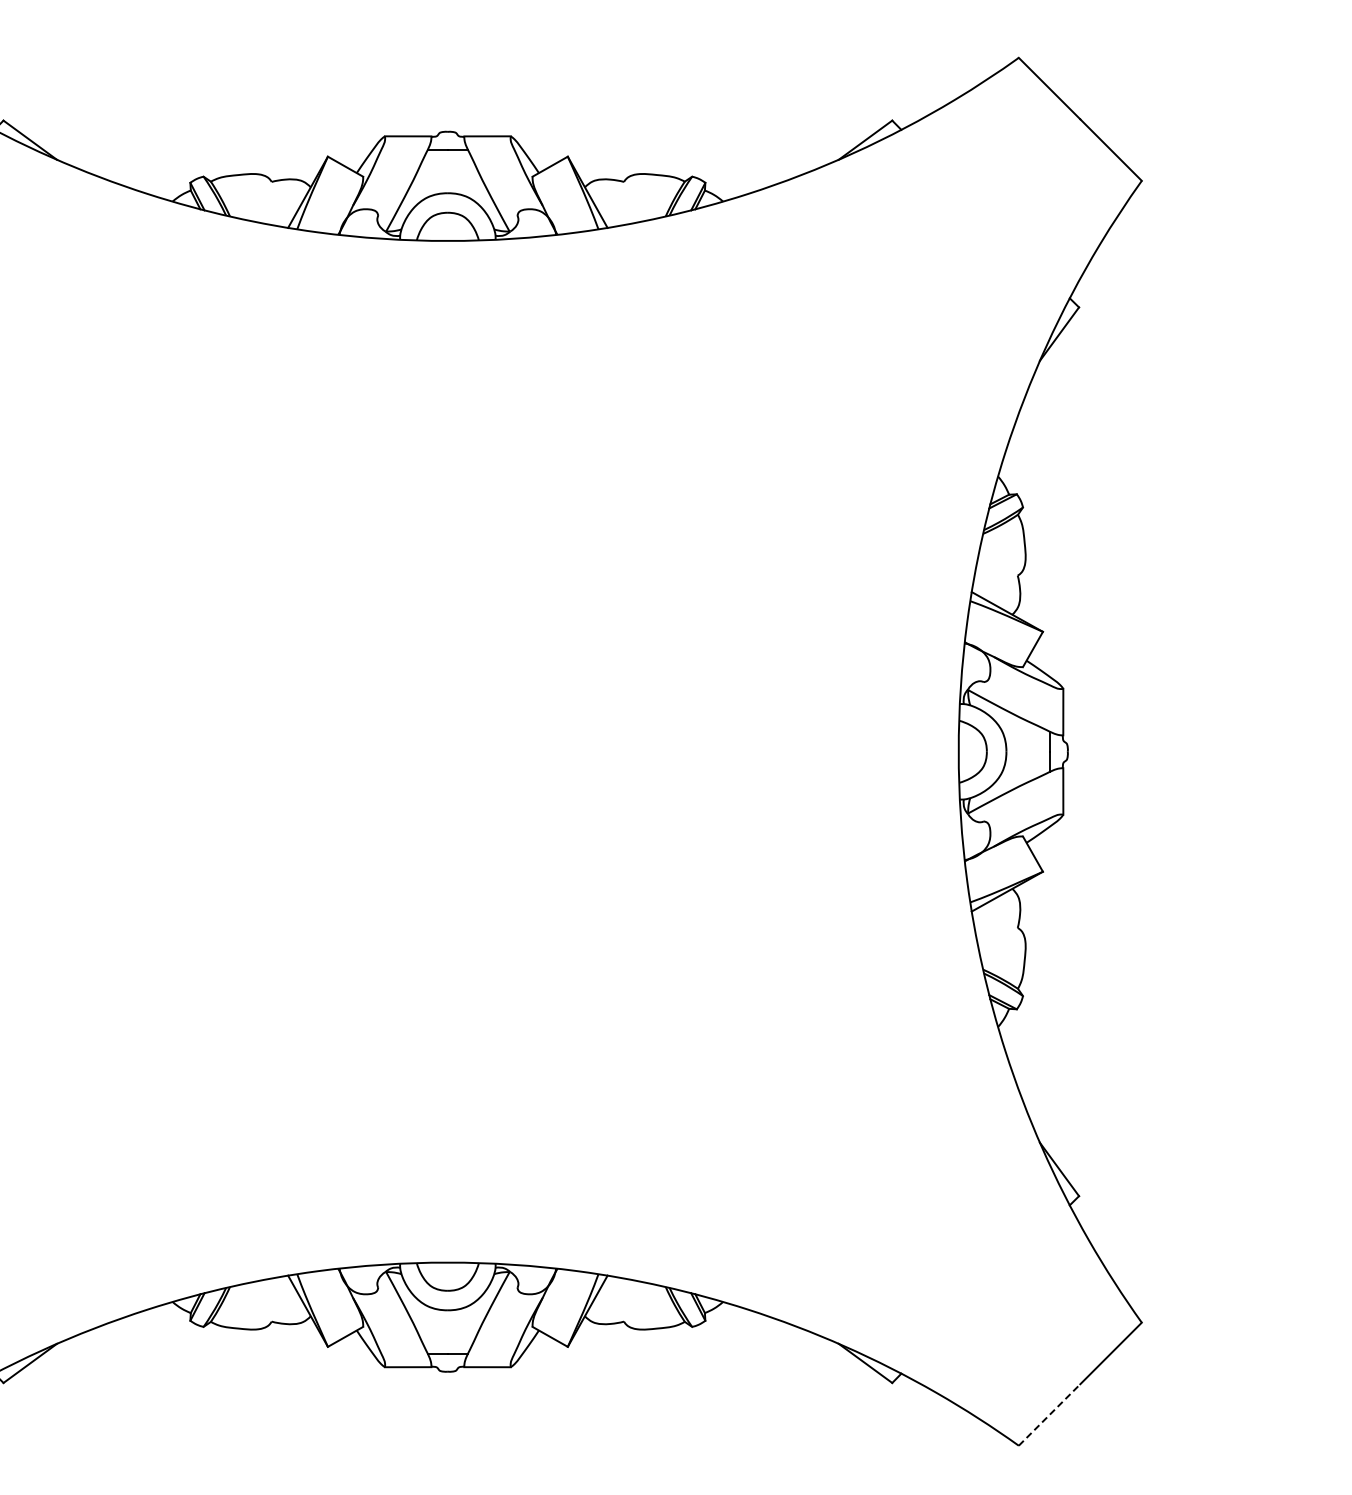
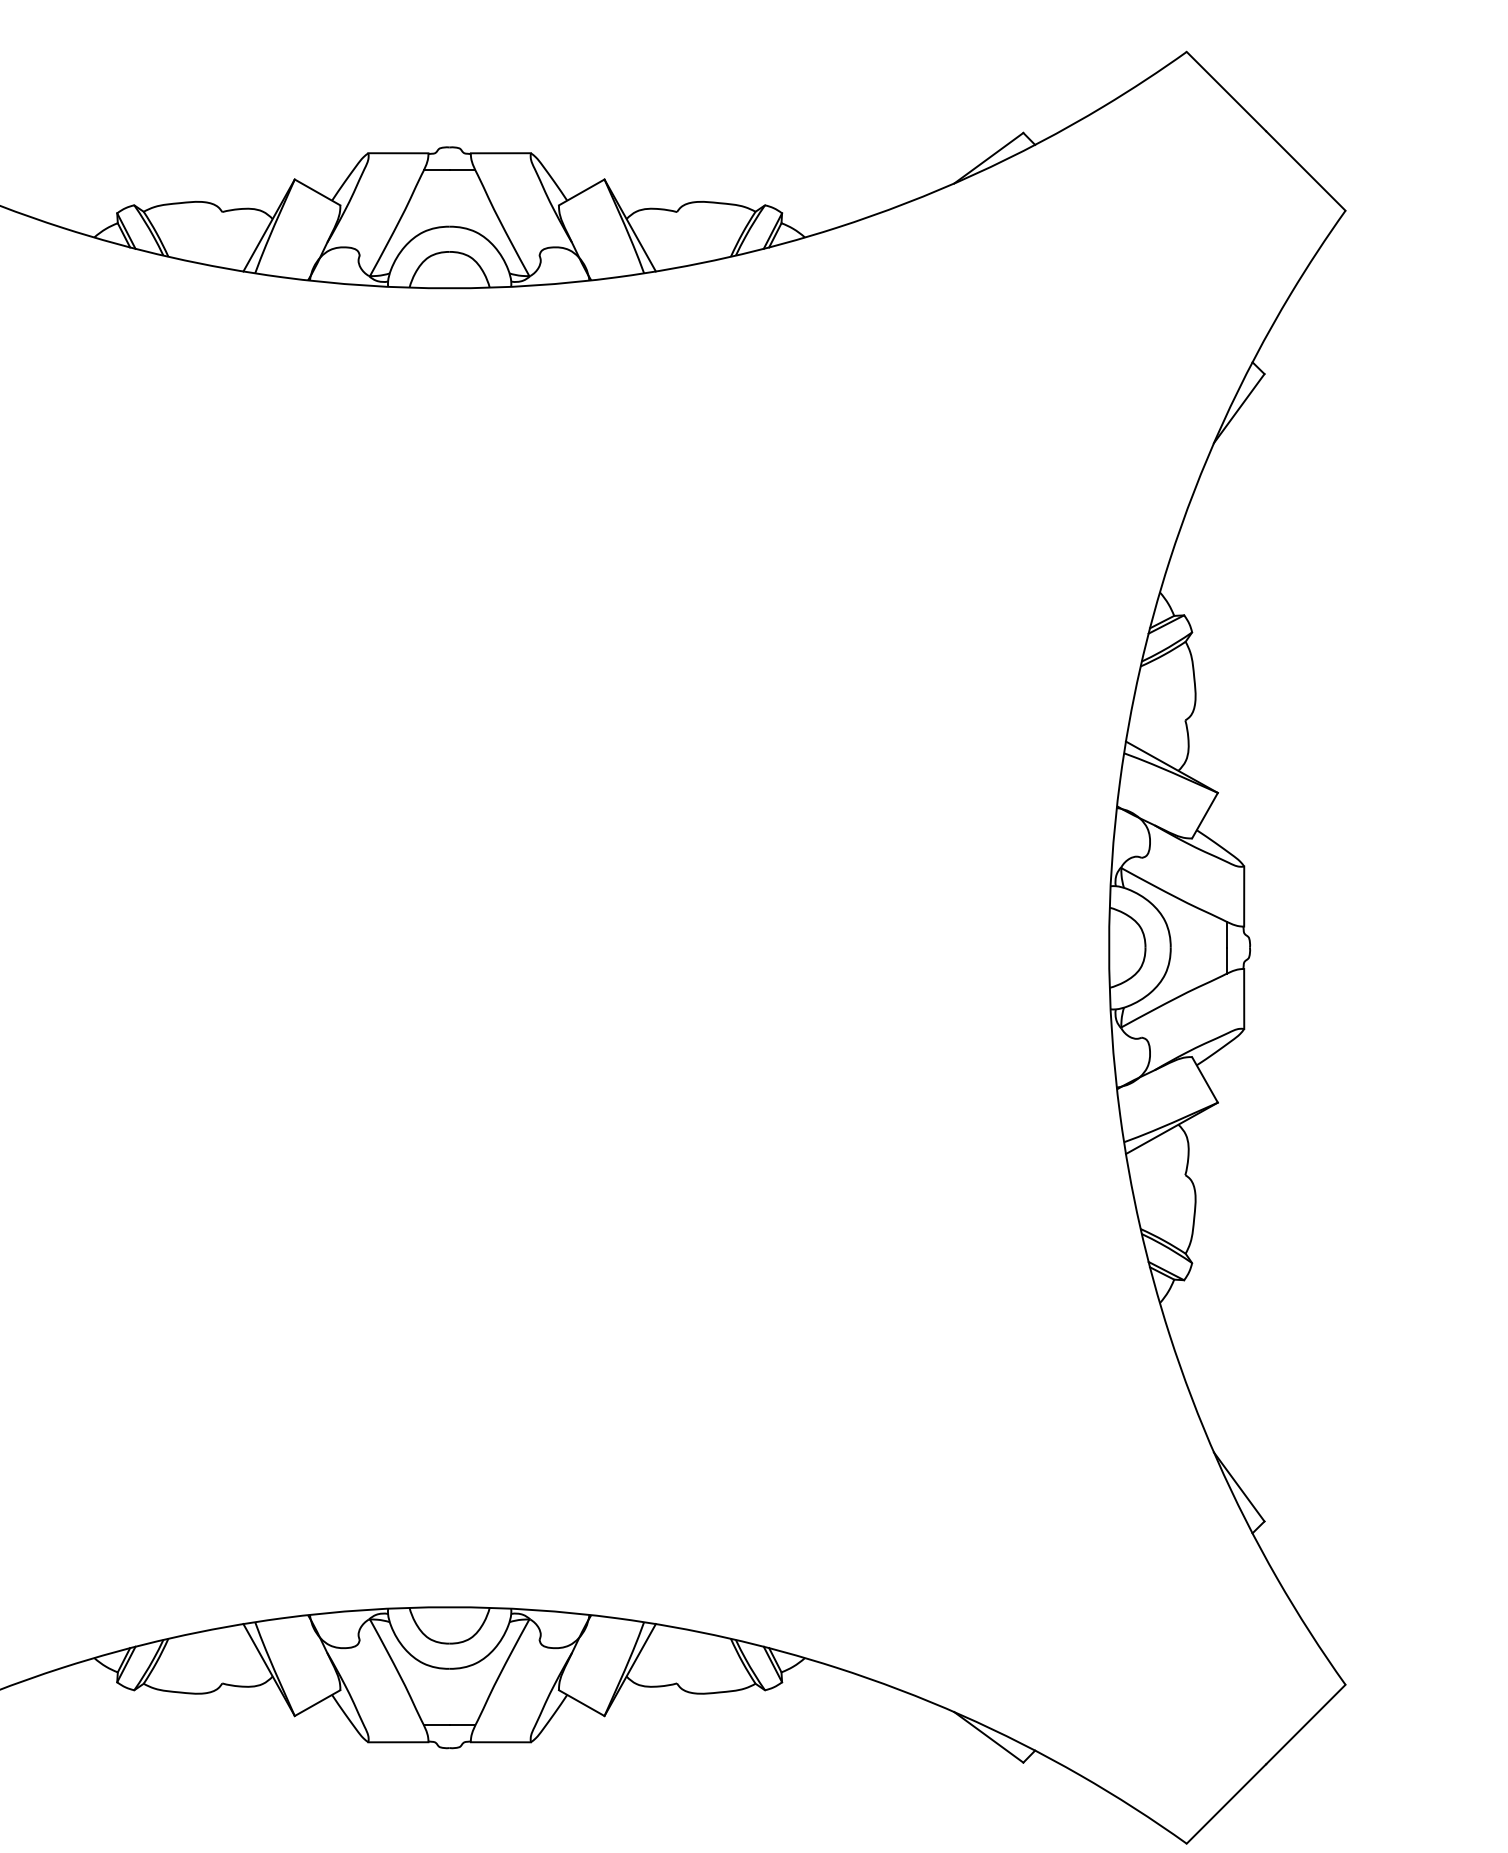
line: (1049, 1414) -> (1226, 1803), dashed -> solid

